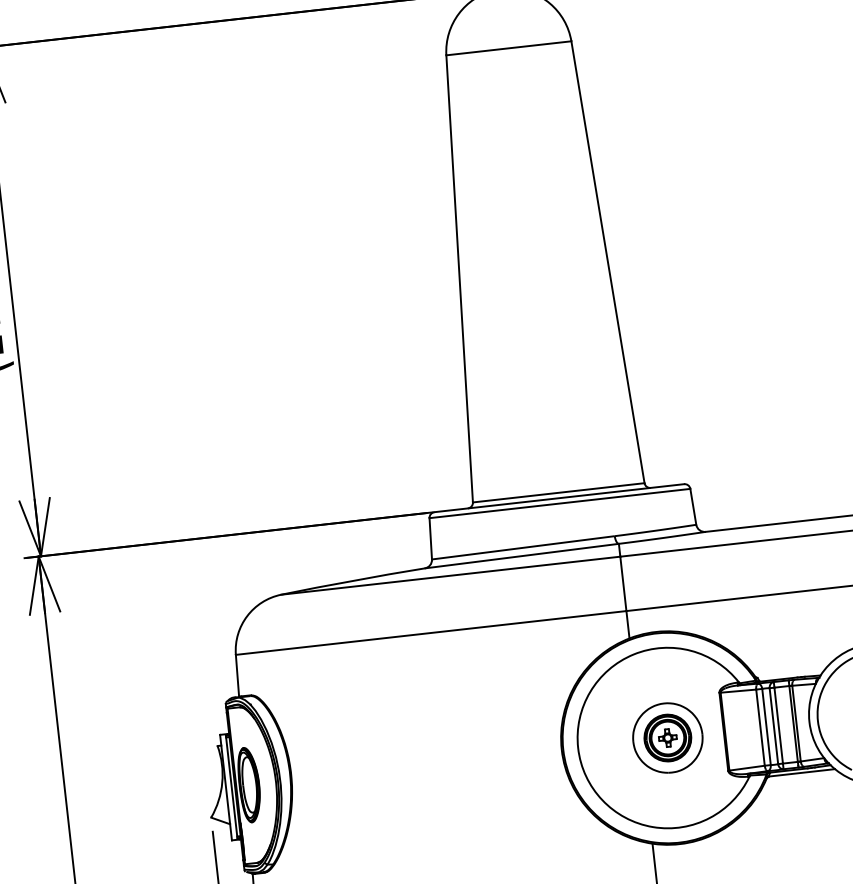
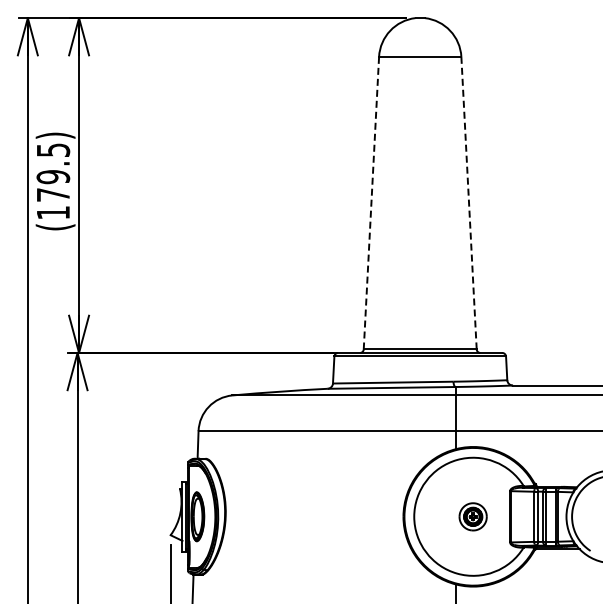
line: (608, 261) -> (469, 202), solid -> dashed
line: (459, 279) -> (371, 203), solid -> dashed
part: (666, 737) -> (472, 516), size x0.6

